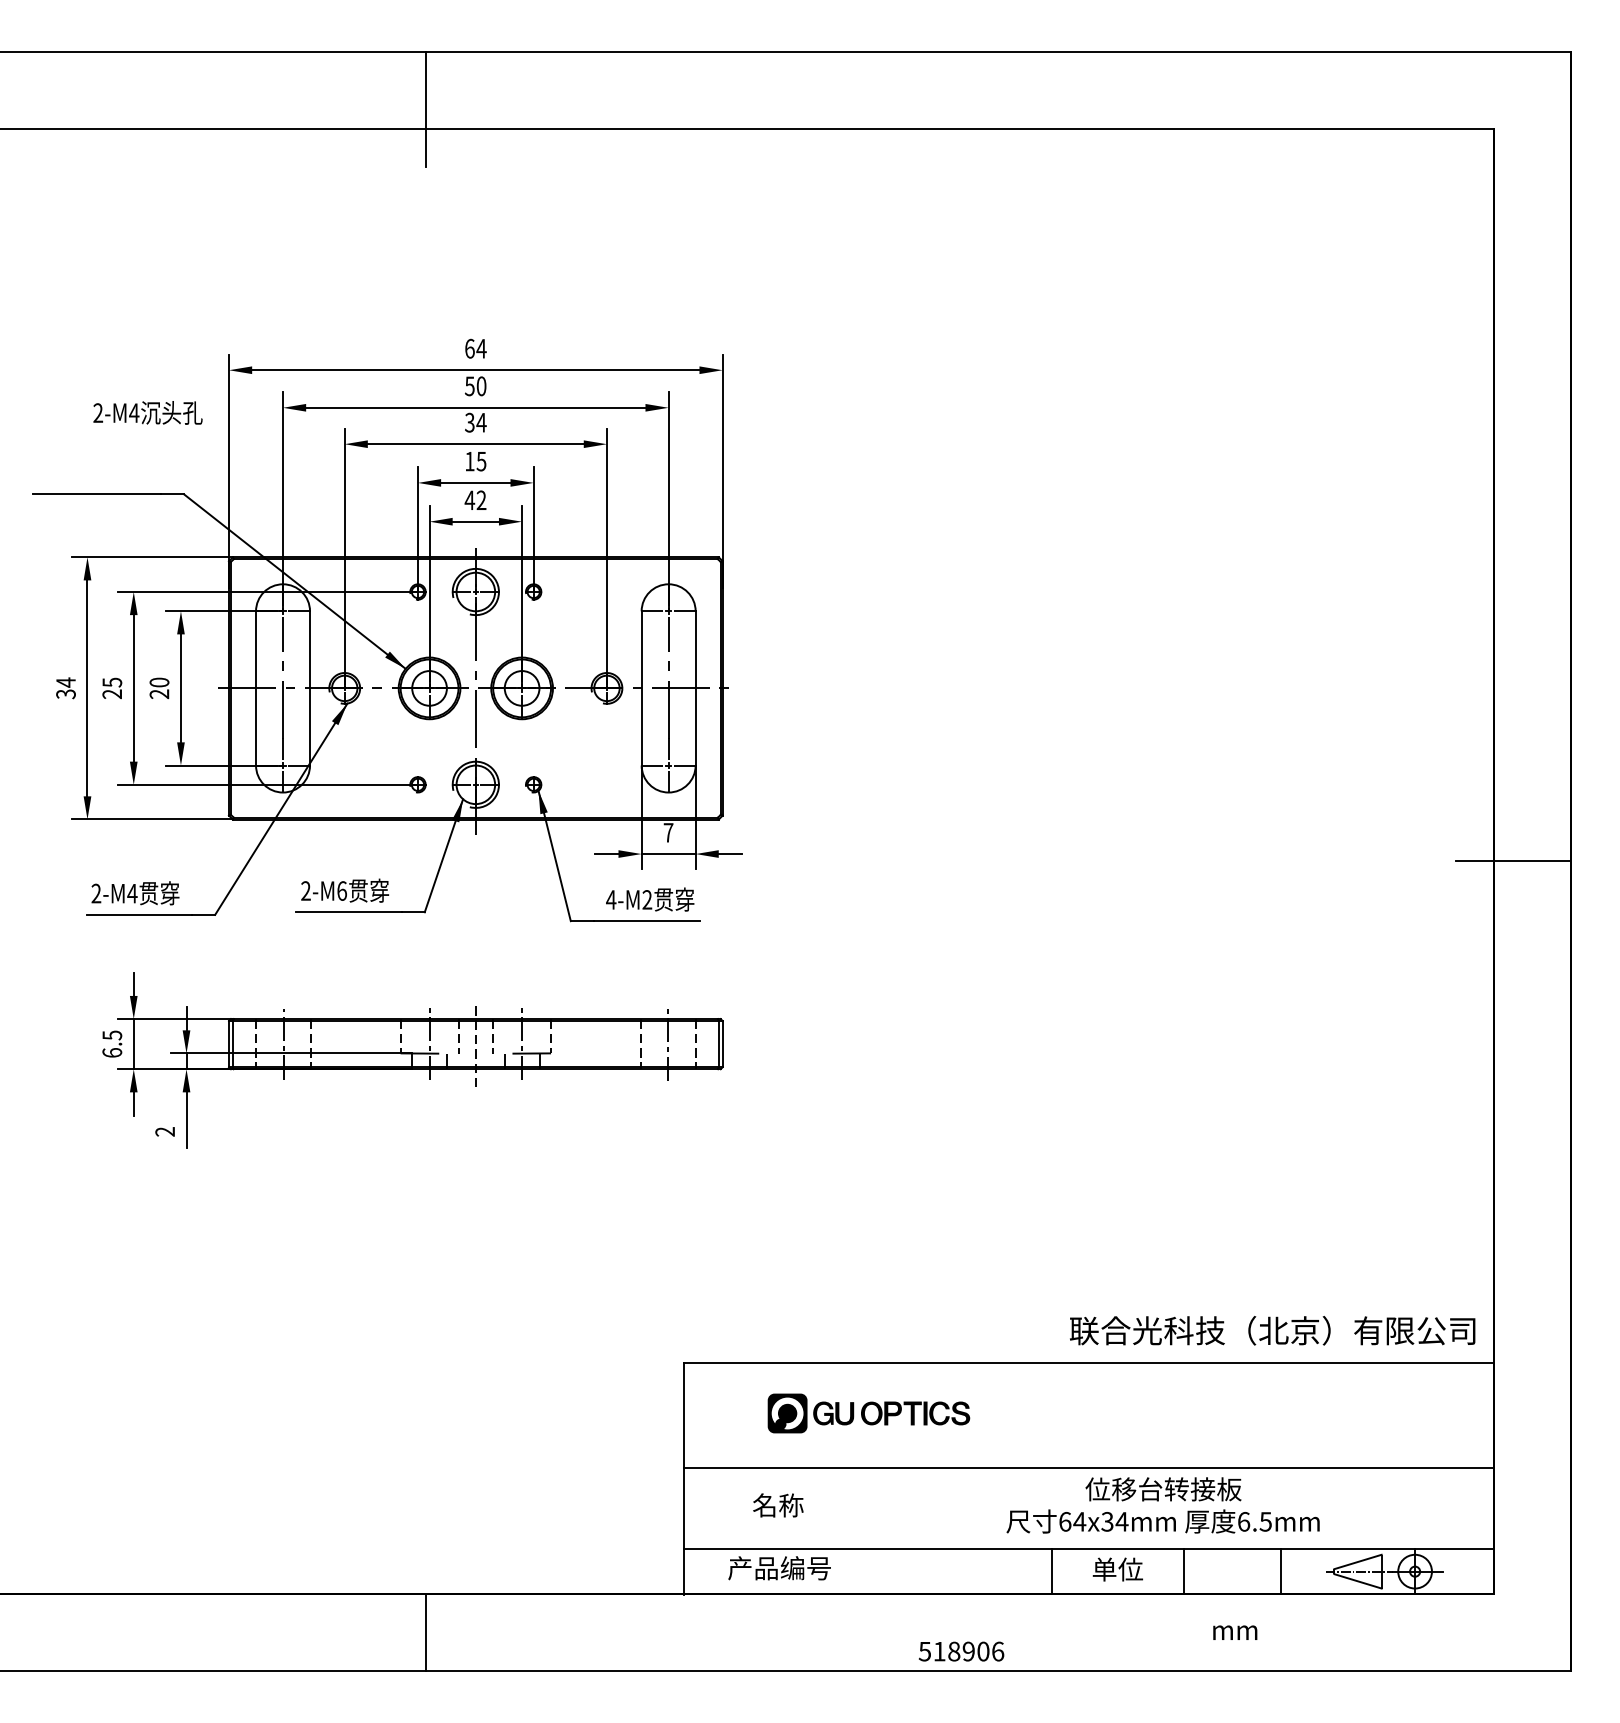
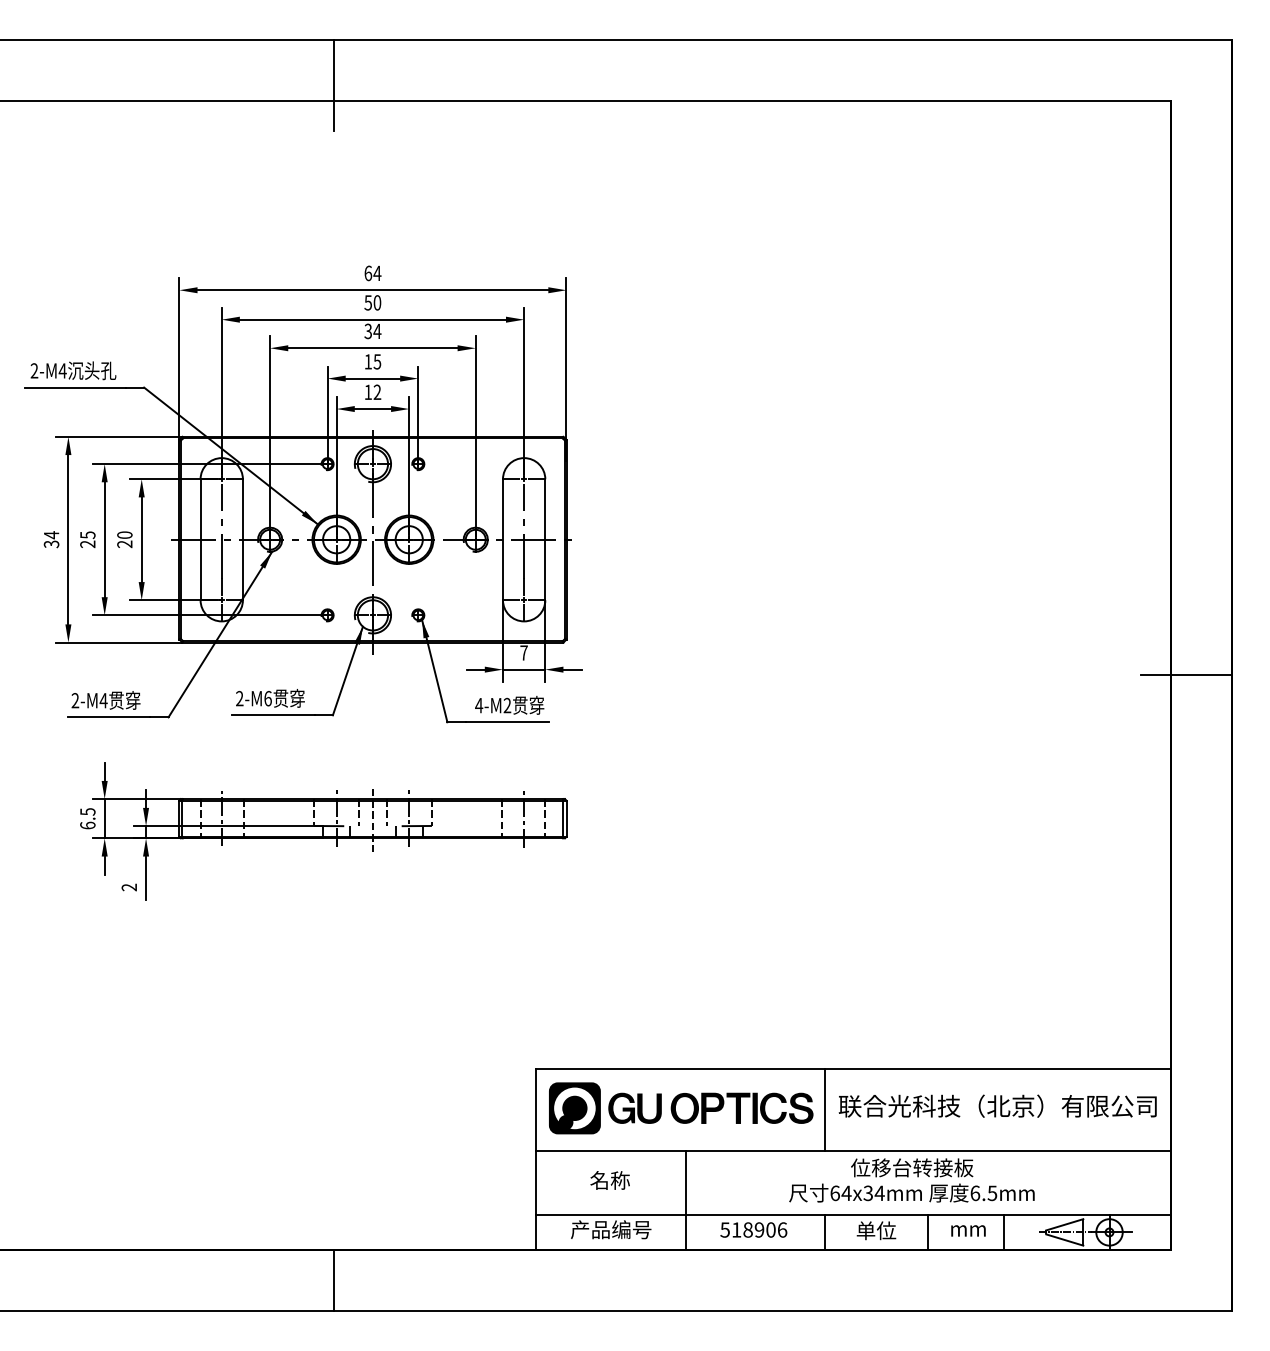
text: (147, 412) -> (73, 370), moved
text: (469, 499) -> (367, 391), 42 -> 12
text: (1272, 1330) -> (997, 1106), moved
part: (868, 1413) -> (680, 1108), size x1.67
line: (1051, 1414) -> (824, 1109), added
line: (875, 1531) -> (686, 1200), added
text: (1235, 1632) -> (968, 1230), moved
text: (961, 1651) -> (753, 1229), moved

